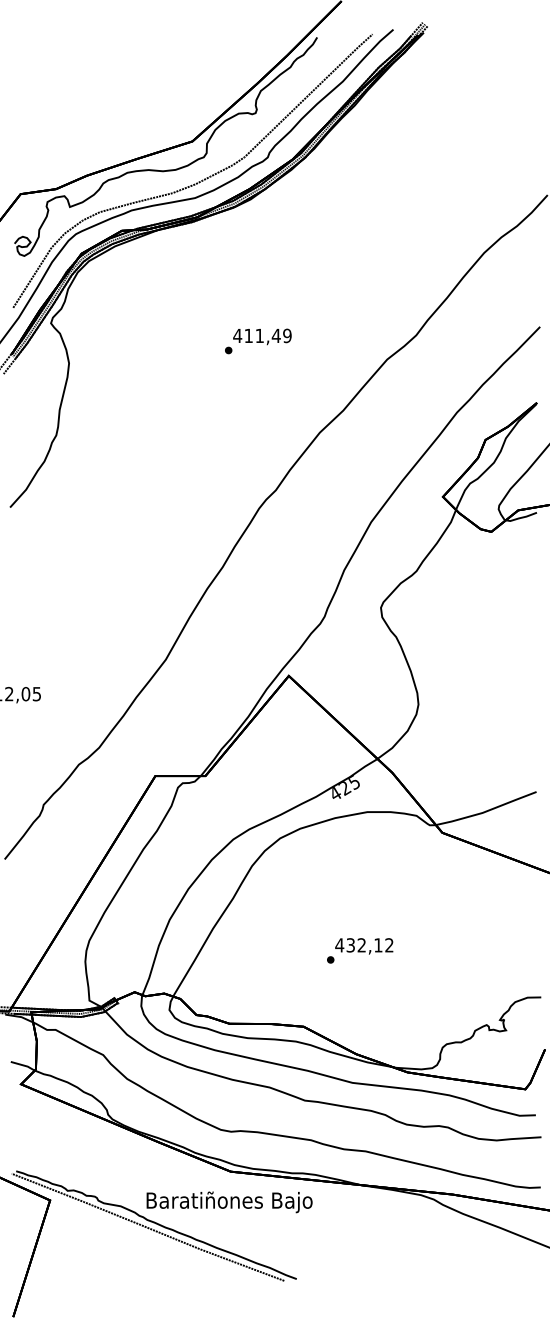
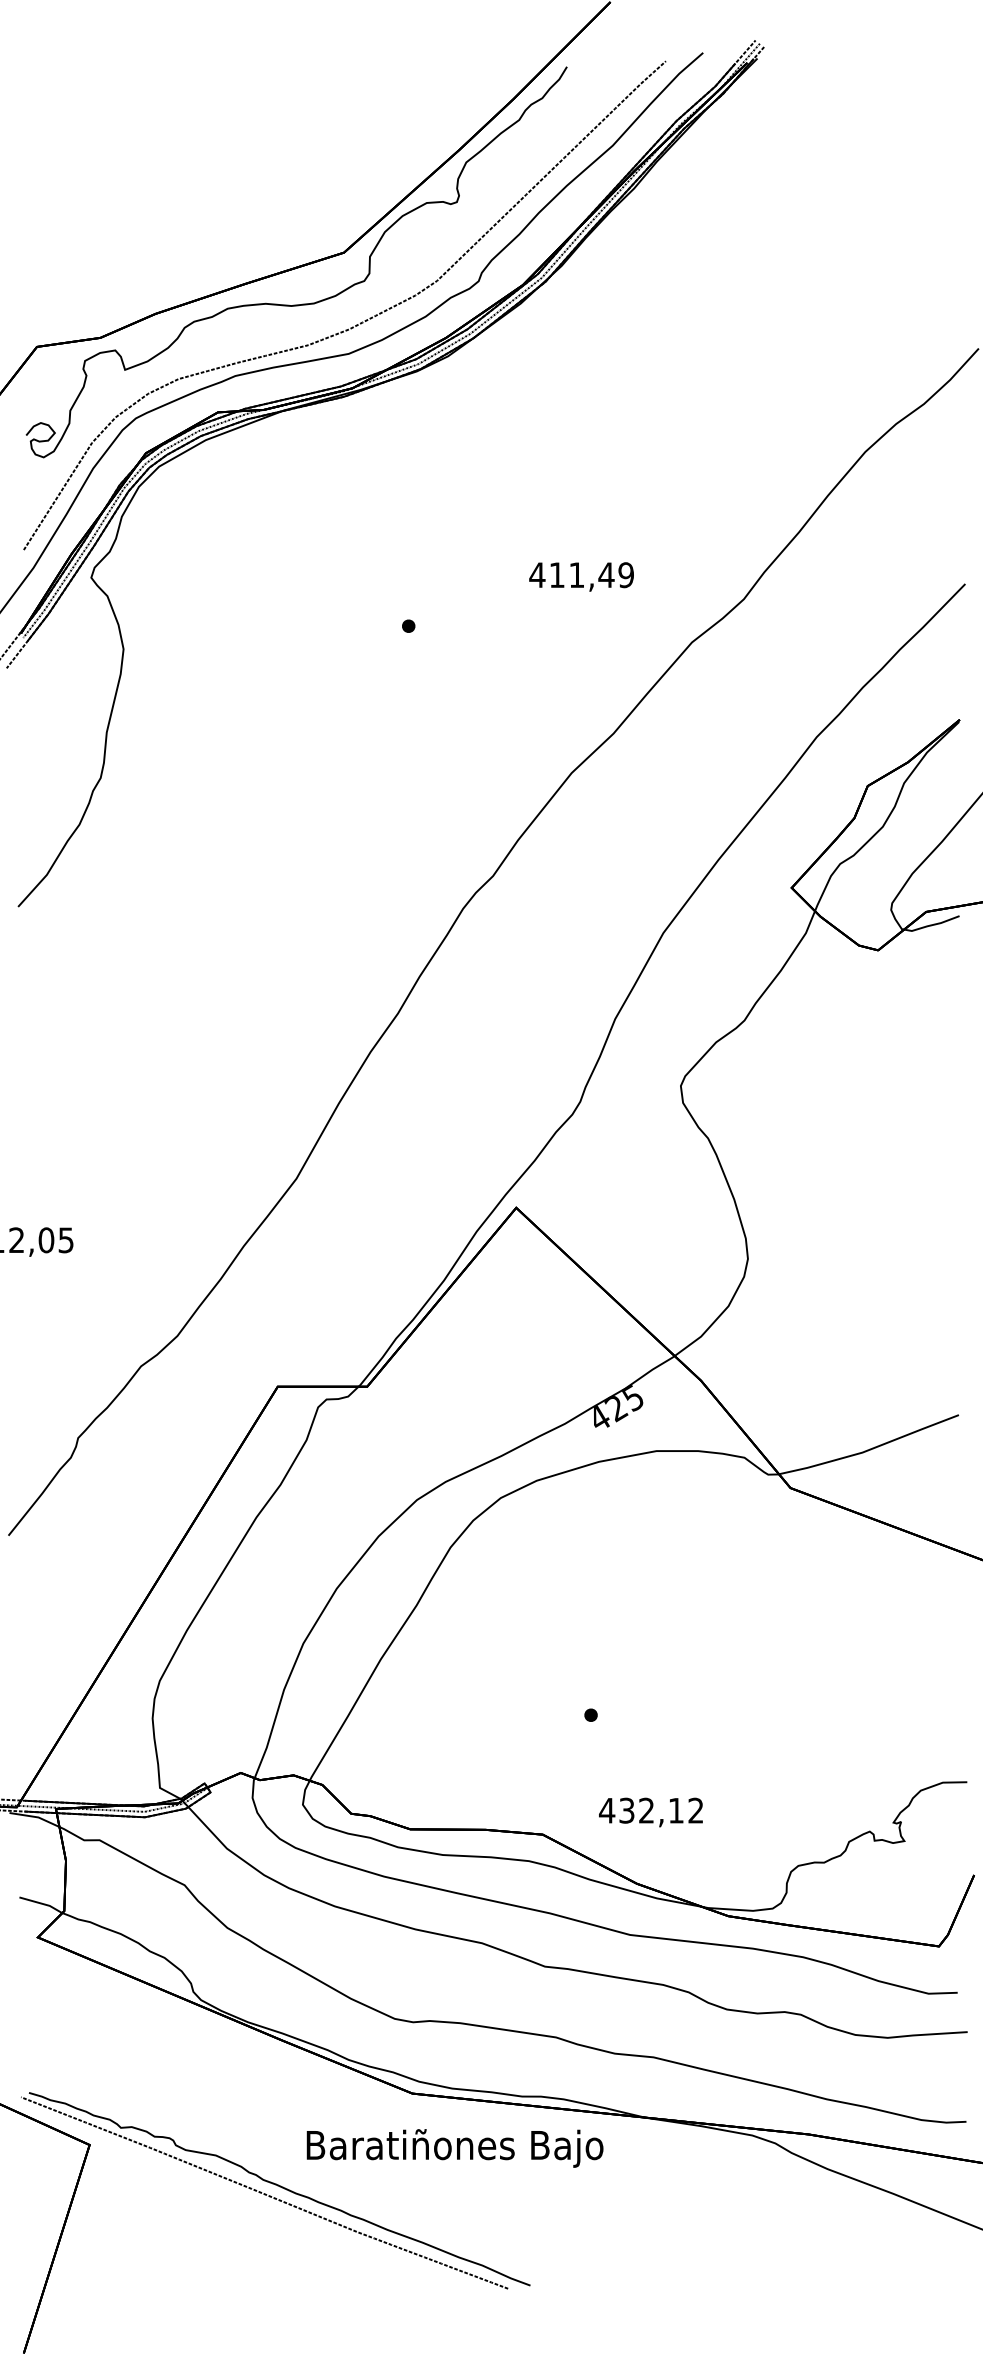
text: (262, 336) -> (581, 576), moved
text: (364, 946) -> (651, 1812), moved
text: (229, 1202) -> (454, 2148), moved

